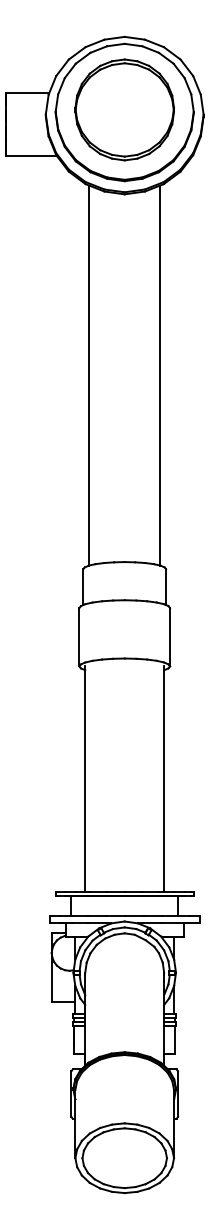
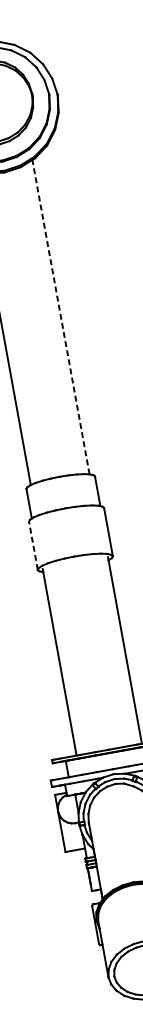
line: (160, 375) -> (61, 317), solid -> dashed
line: (79, 636) -> (33, 545), solid -> dashed

